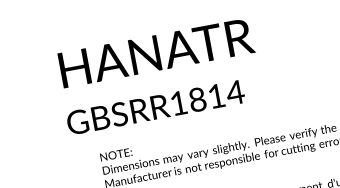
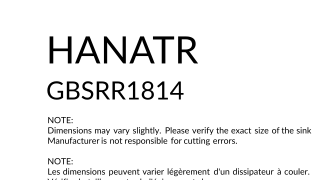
text: (159, 76) -> (122, 67), moved

